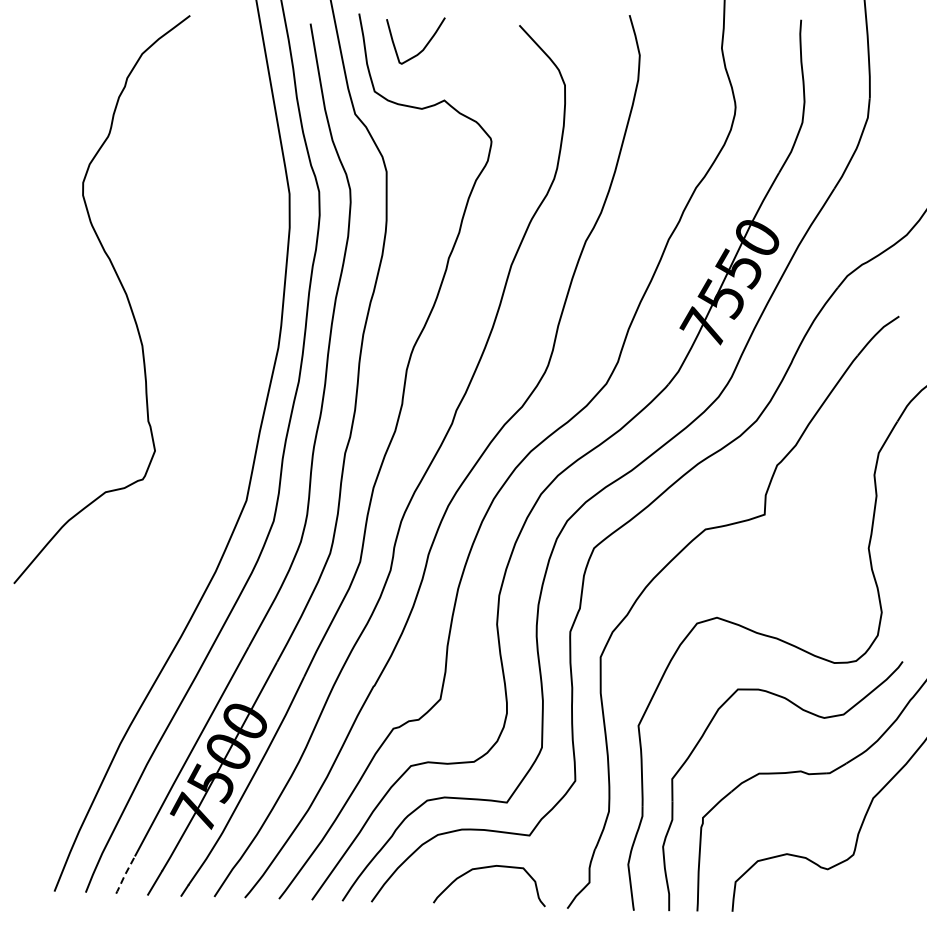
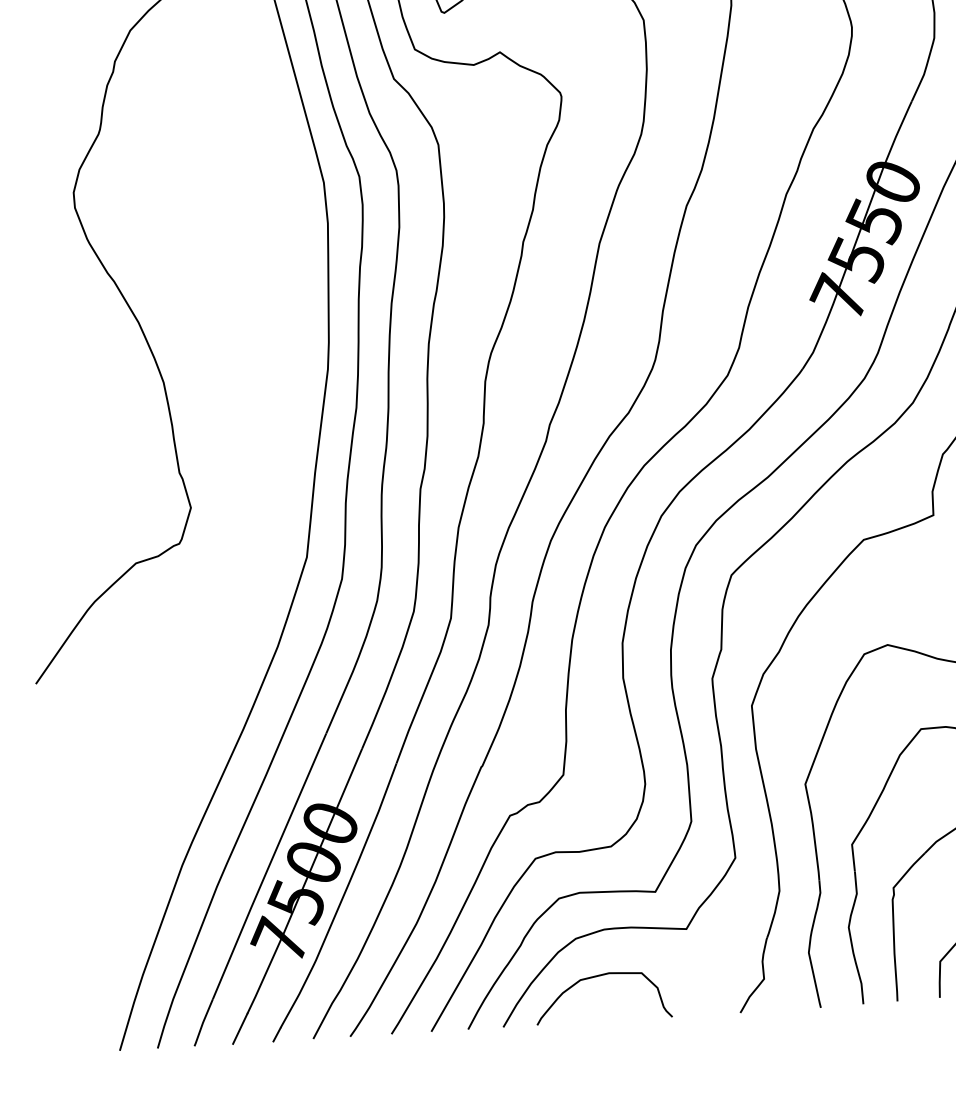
curve: (486, 868) -> (597, 977), moved
line: (124, 875) -> (202, 1023), dashed -> solid

